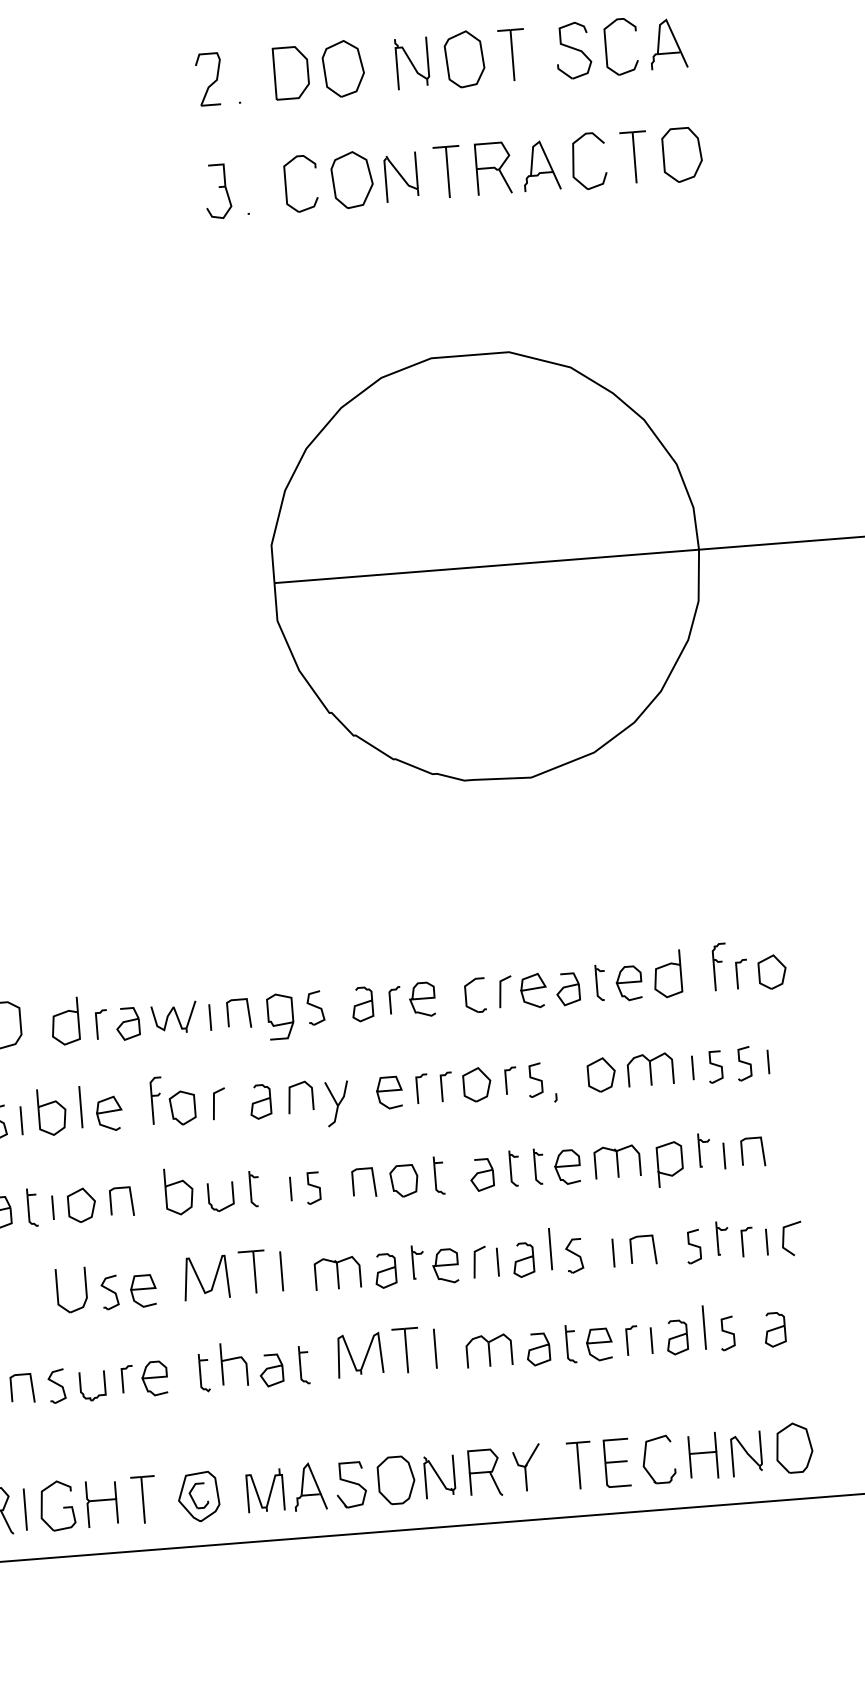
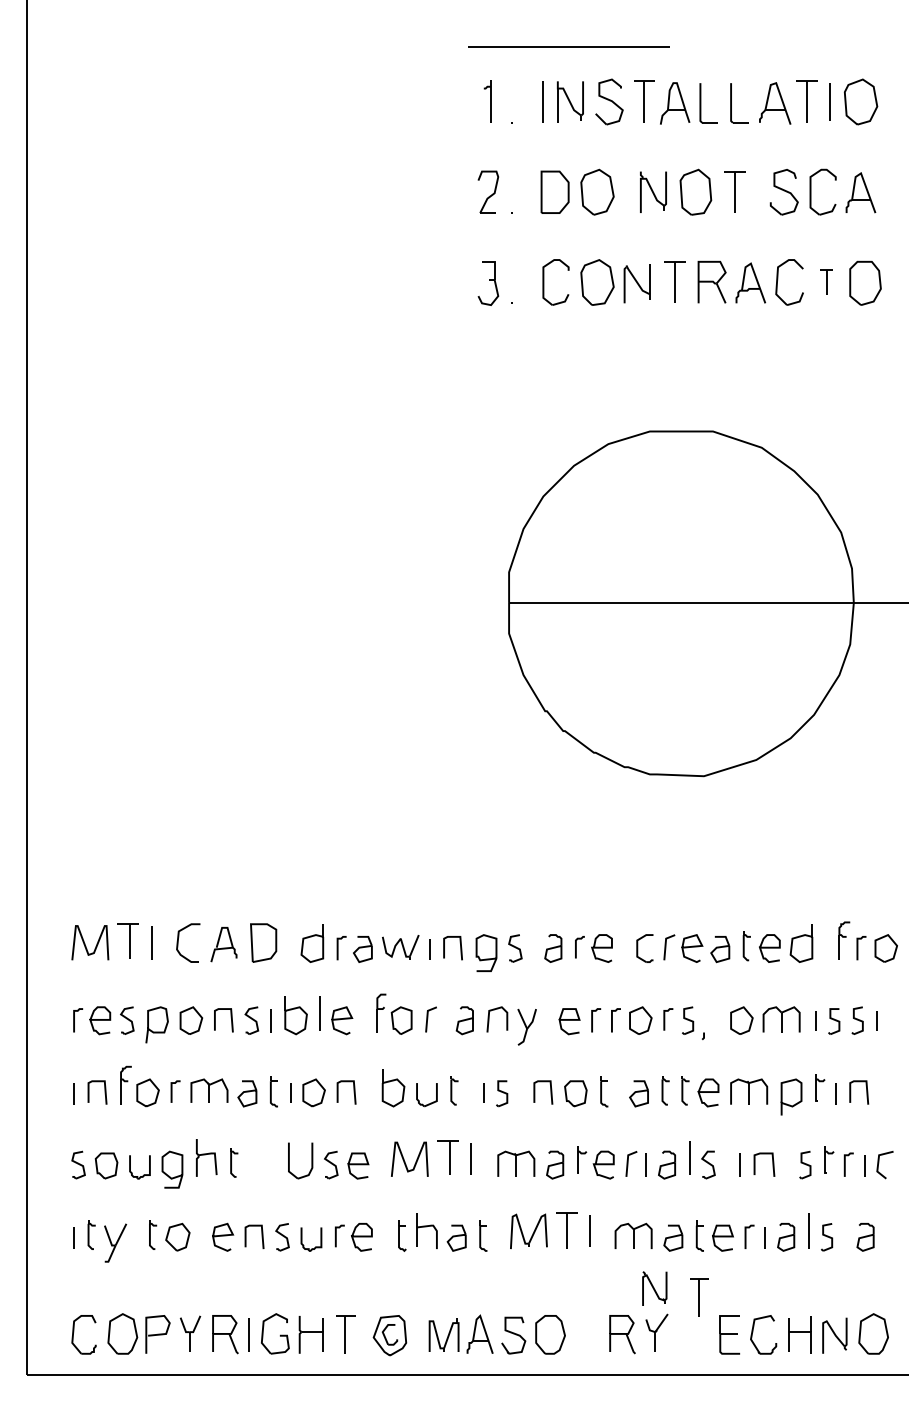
part: (634, 156) -> (826, 281), size x0.6
part: (579, 1465) -> (699, 1297), moved
part: (439, 1476) -> (654, 1288), moved

